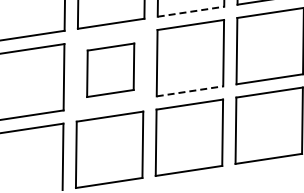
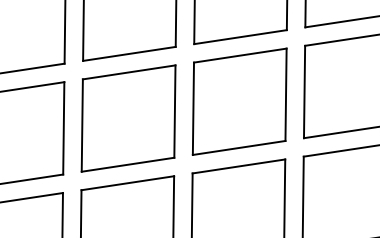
line: (190, 11) -> (239, 36), dashed -> solid
part: (110, 70) -> (128, 118), size x1.43
line: (189, 91) -> (238, 148), dashed -> solid

